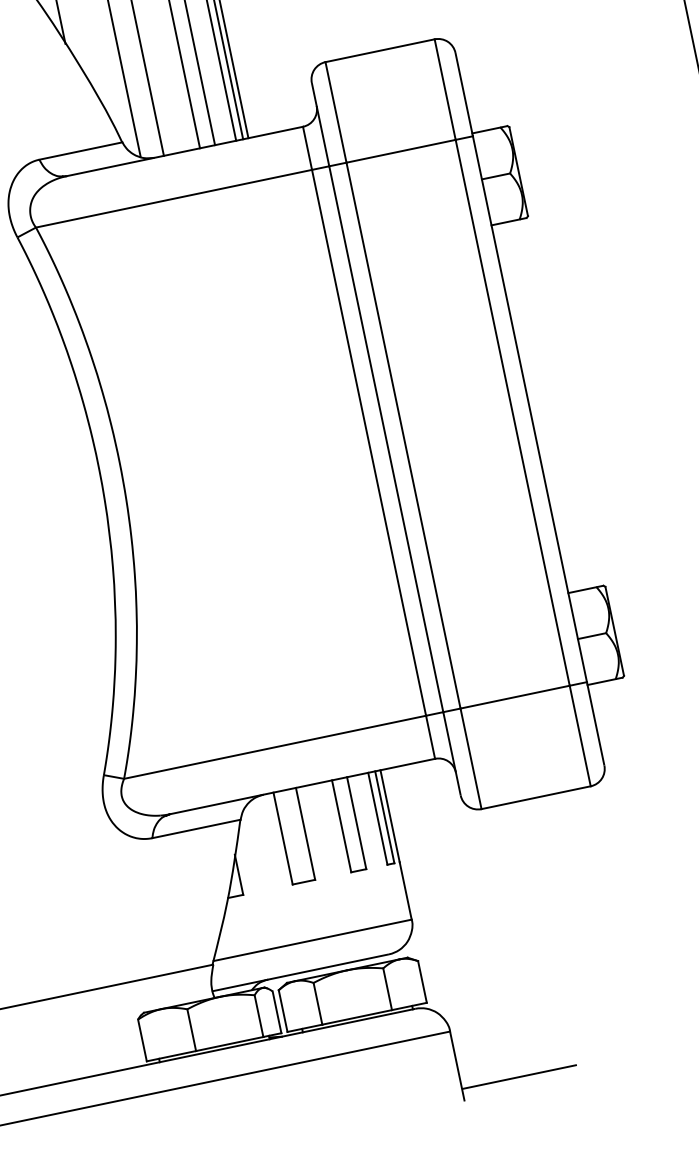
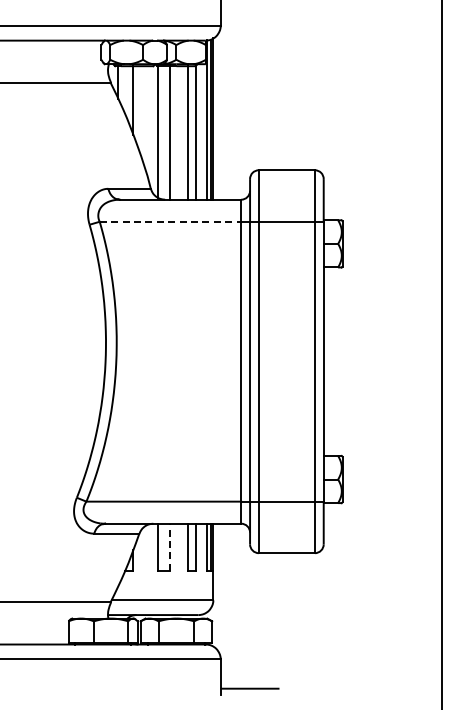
line: (173, 198) -> (170, 221), solid -> dashed
line: (304, 834) -> (169, 547), solid -> dashed

